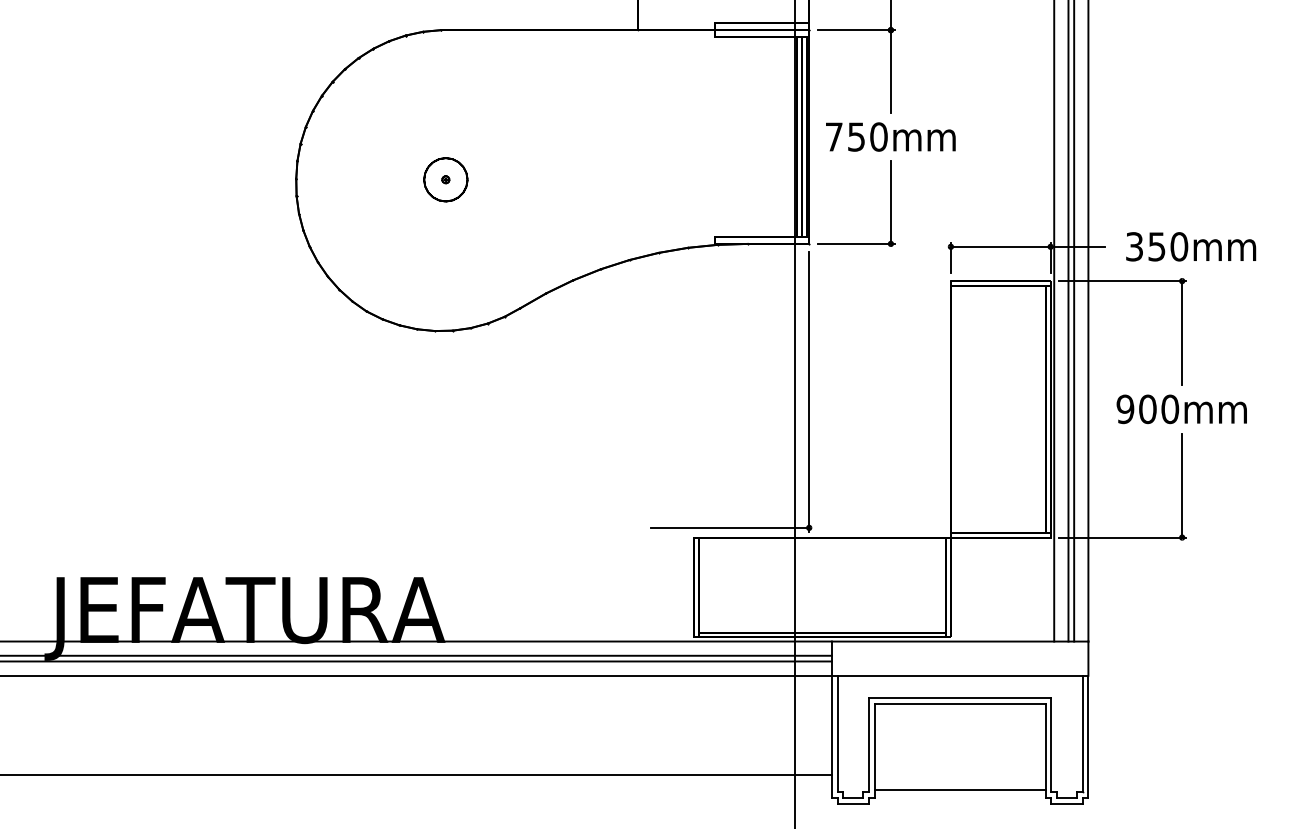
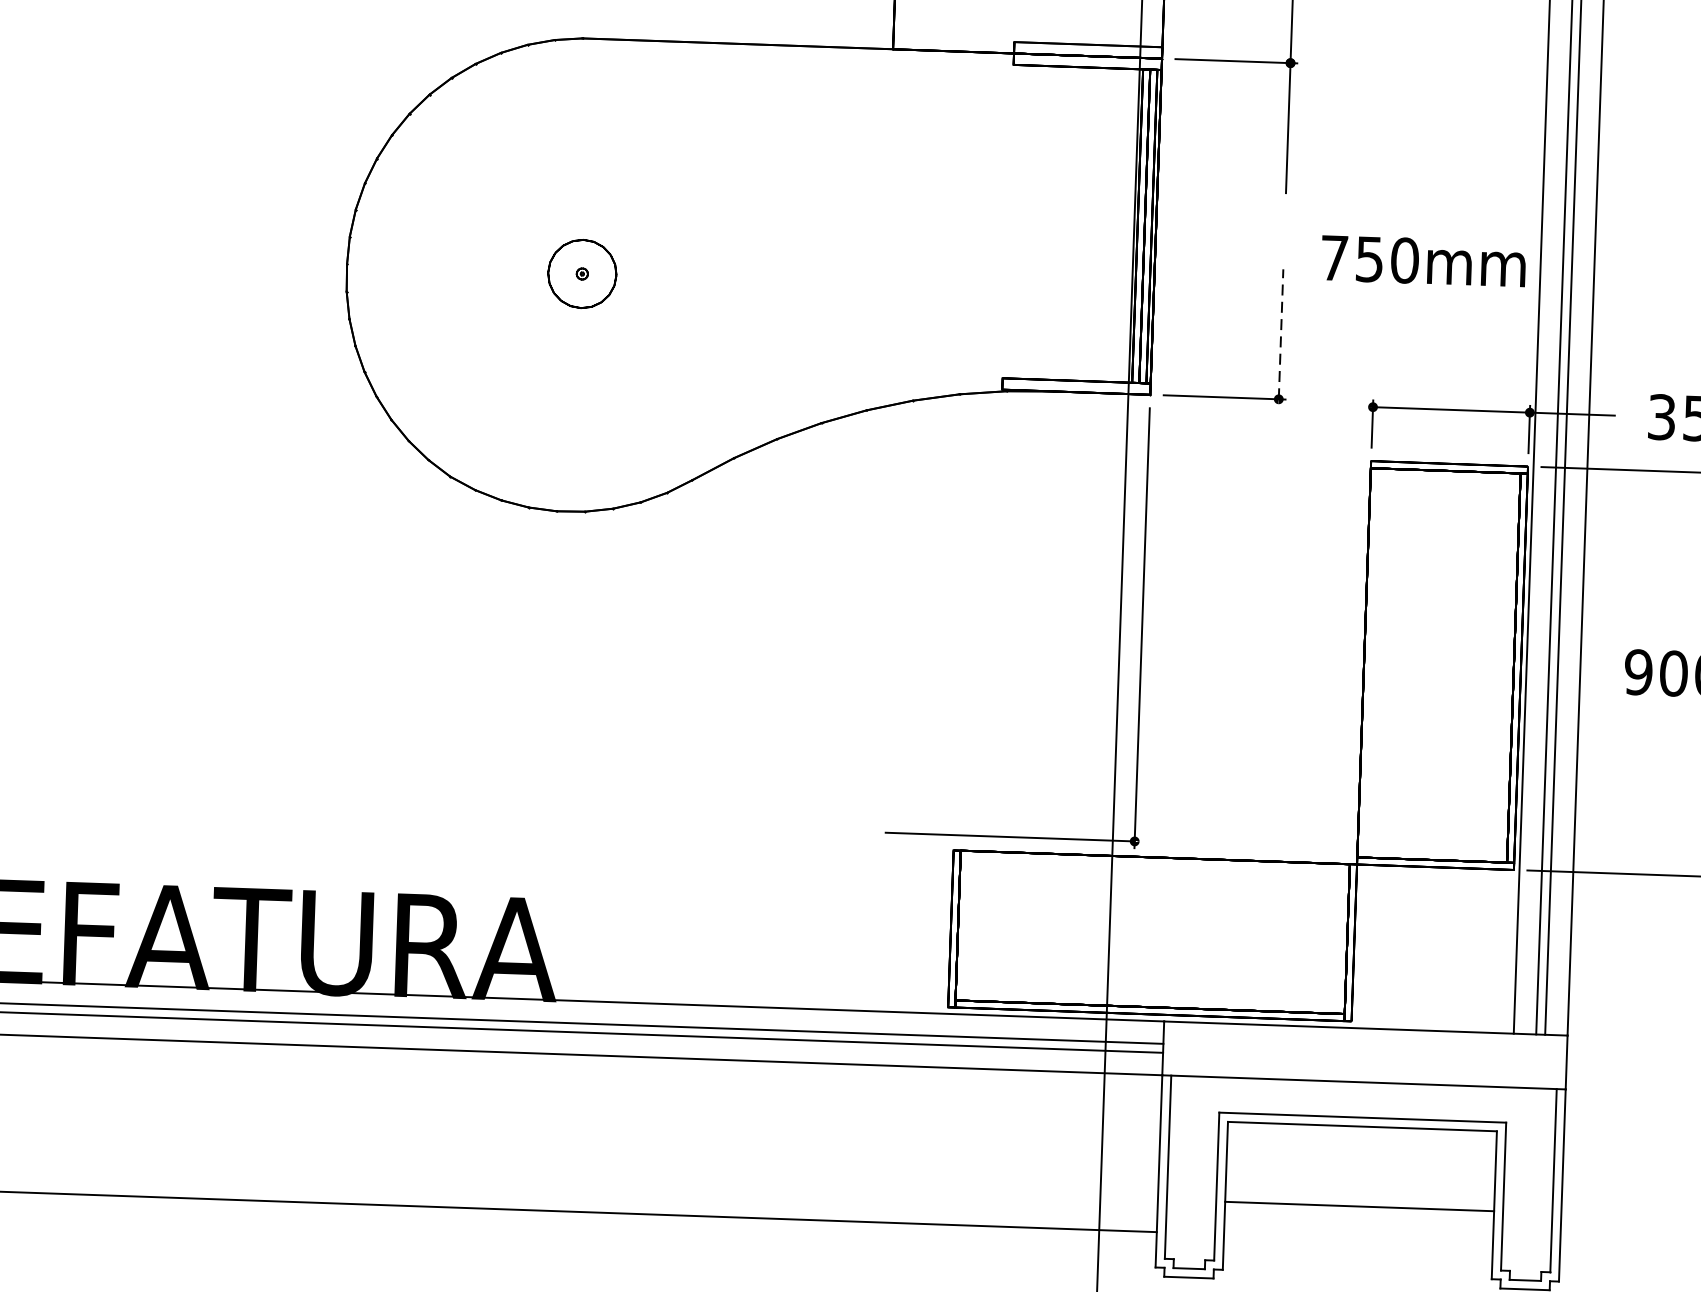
text: (890, 136) -> (1423, 260), moved
line: (890, 202) -> (1280, 334), solid -> dashed
line: (959, 789) -> (1358, 1206), moved

